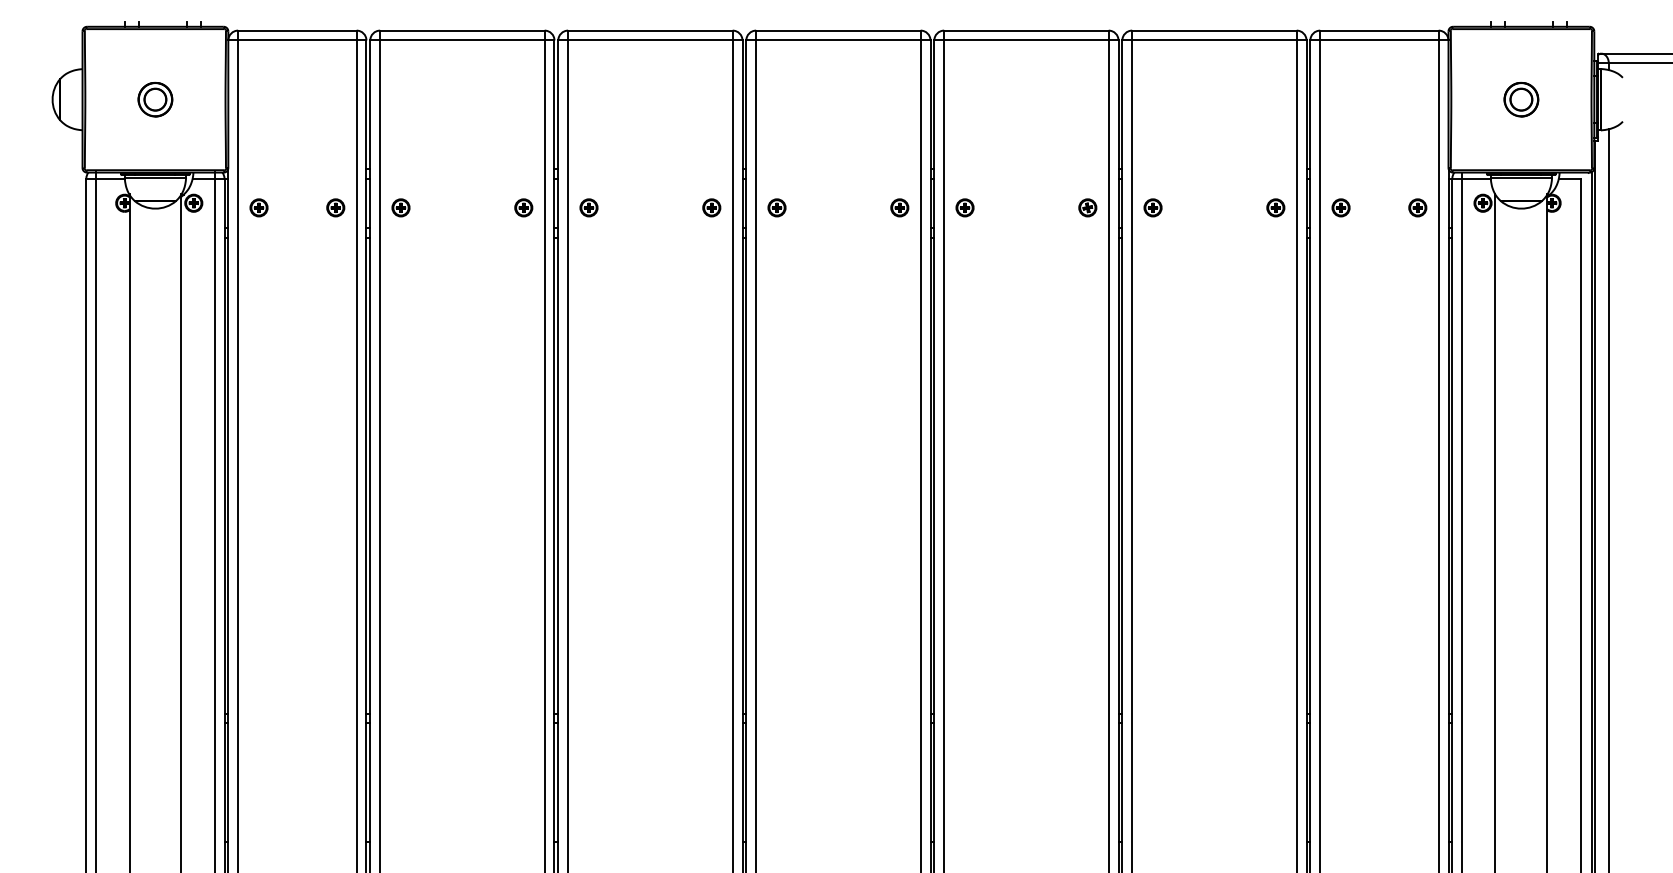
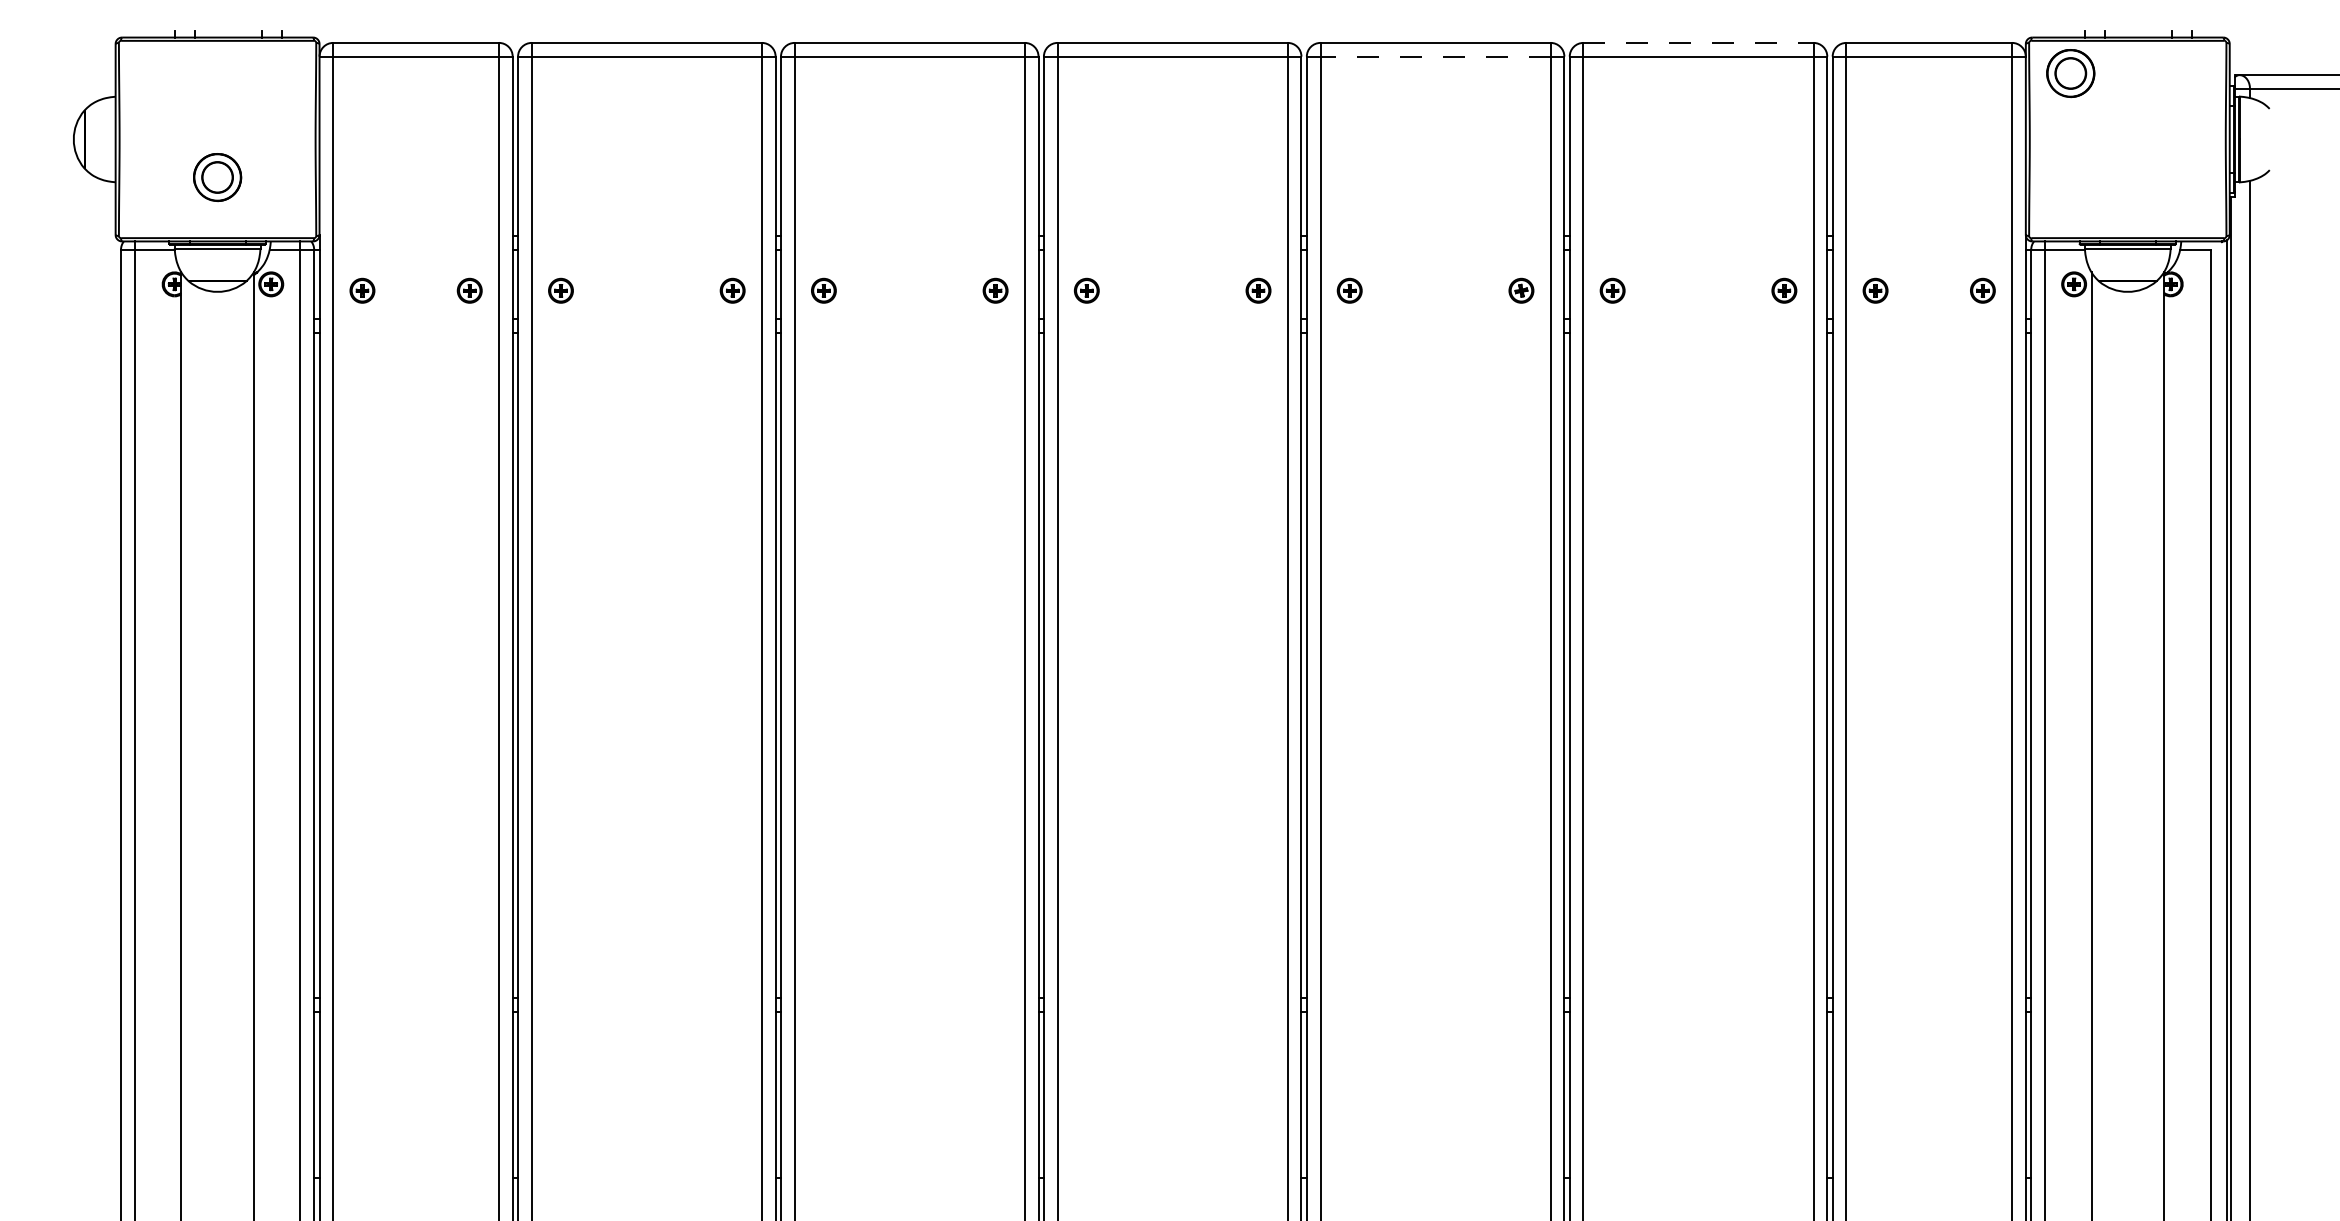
line: (1215, 30) -> (1699, 42), solid -> dashed
line: (1026, 40) -> (1435, 56), solid -> dashed
part: (155, 99) -> (217, 177), moved
part: (1521, 99) -> (2070, 73), moved

